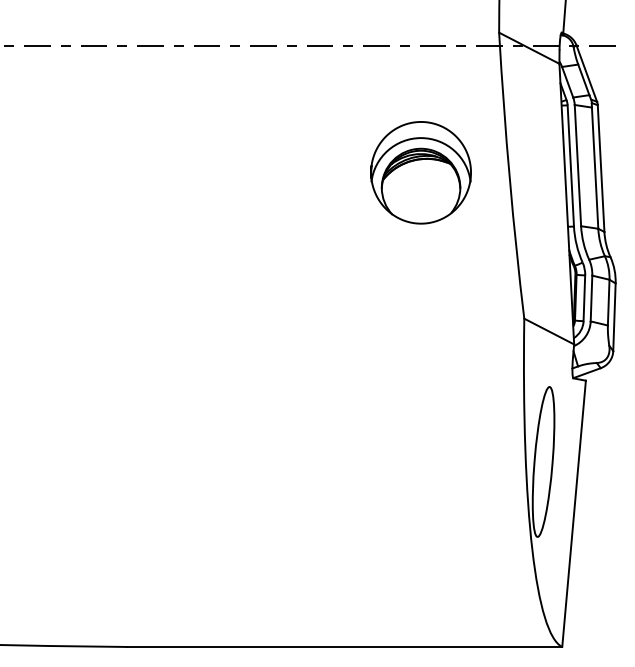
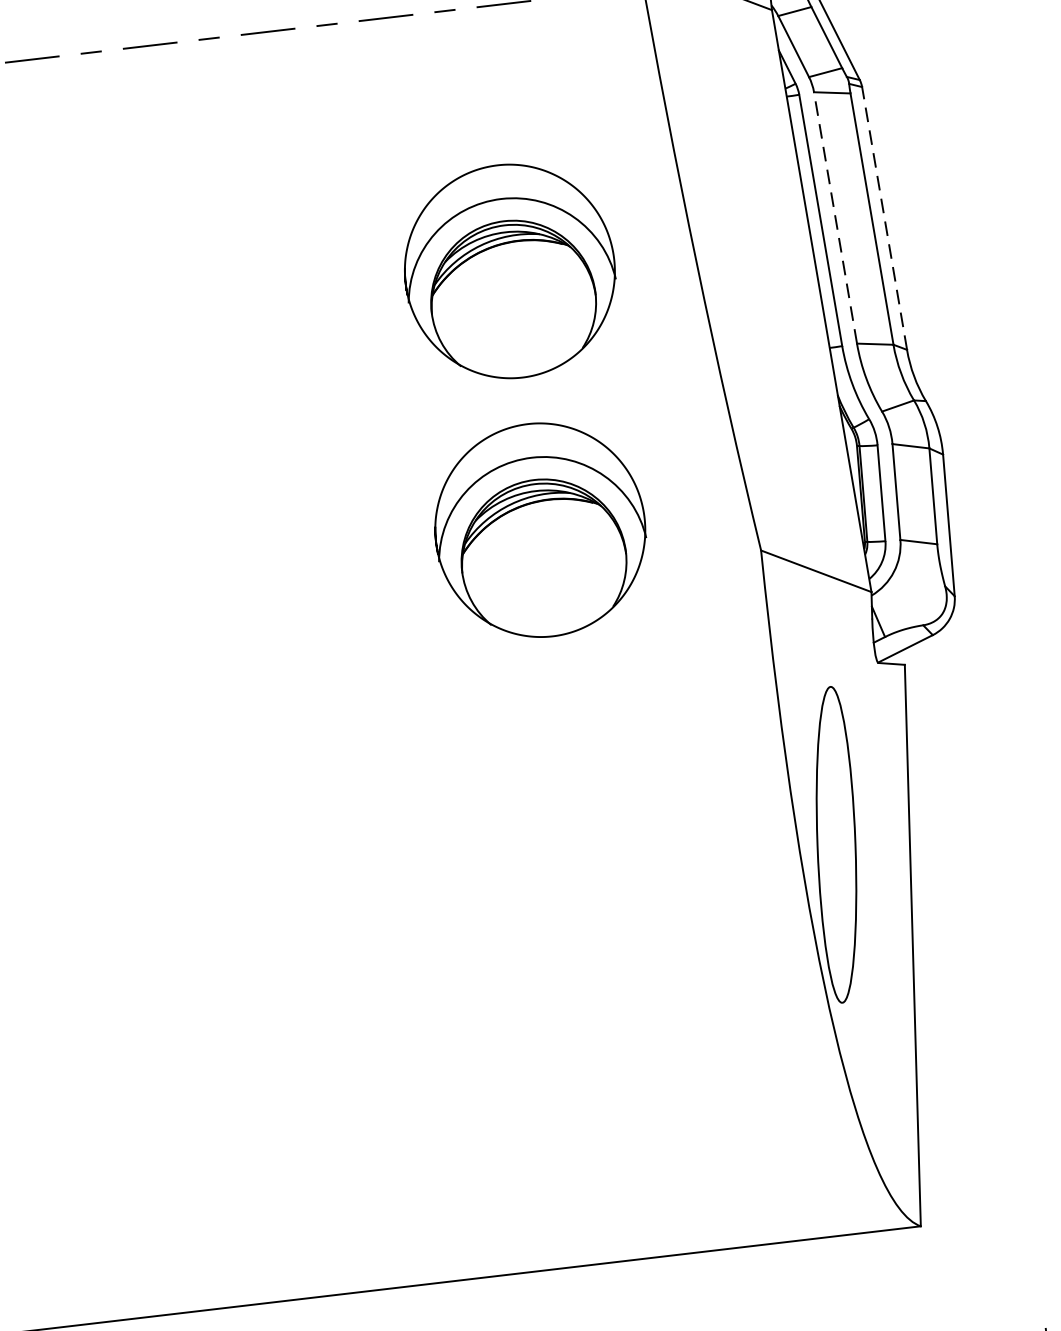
line: (577, 165) -> (834, 217), solid -> dashed
line: (601, 168) -> (885, 218), solid -> dashed
part: (420, 296) -> (539, 529), added

